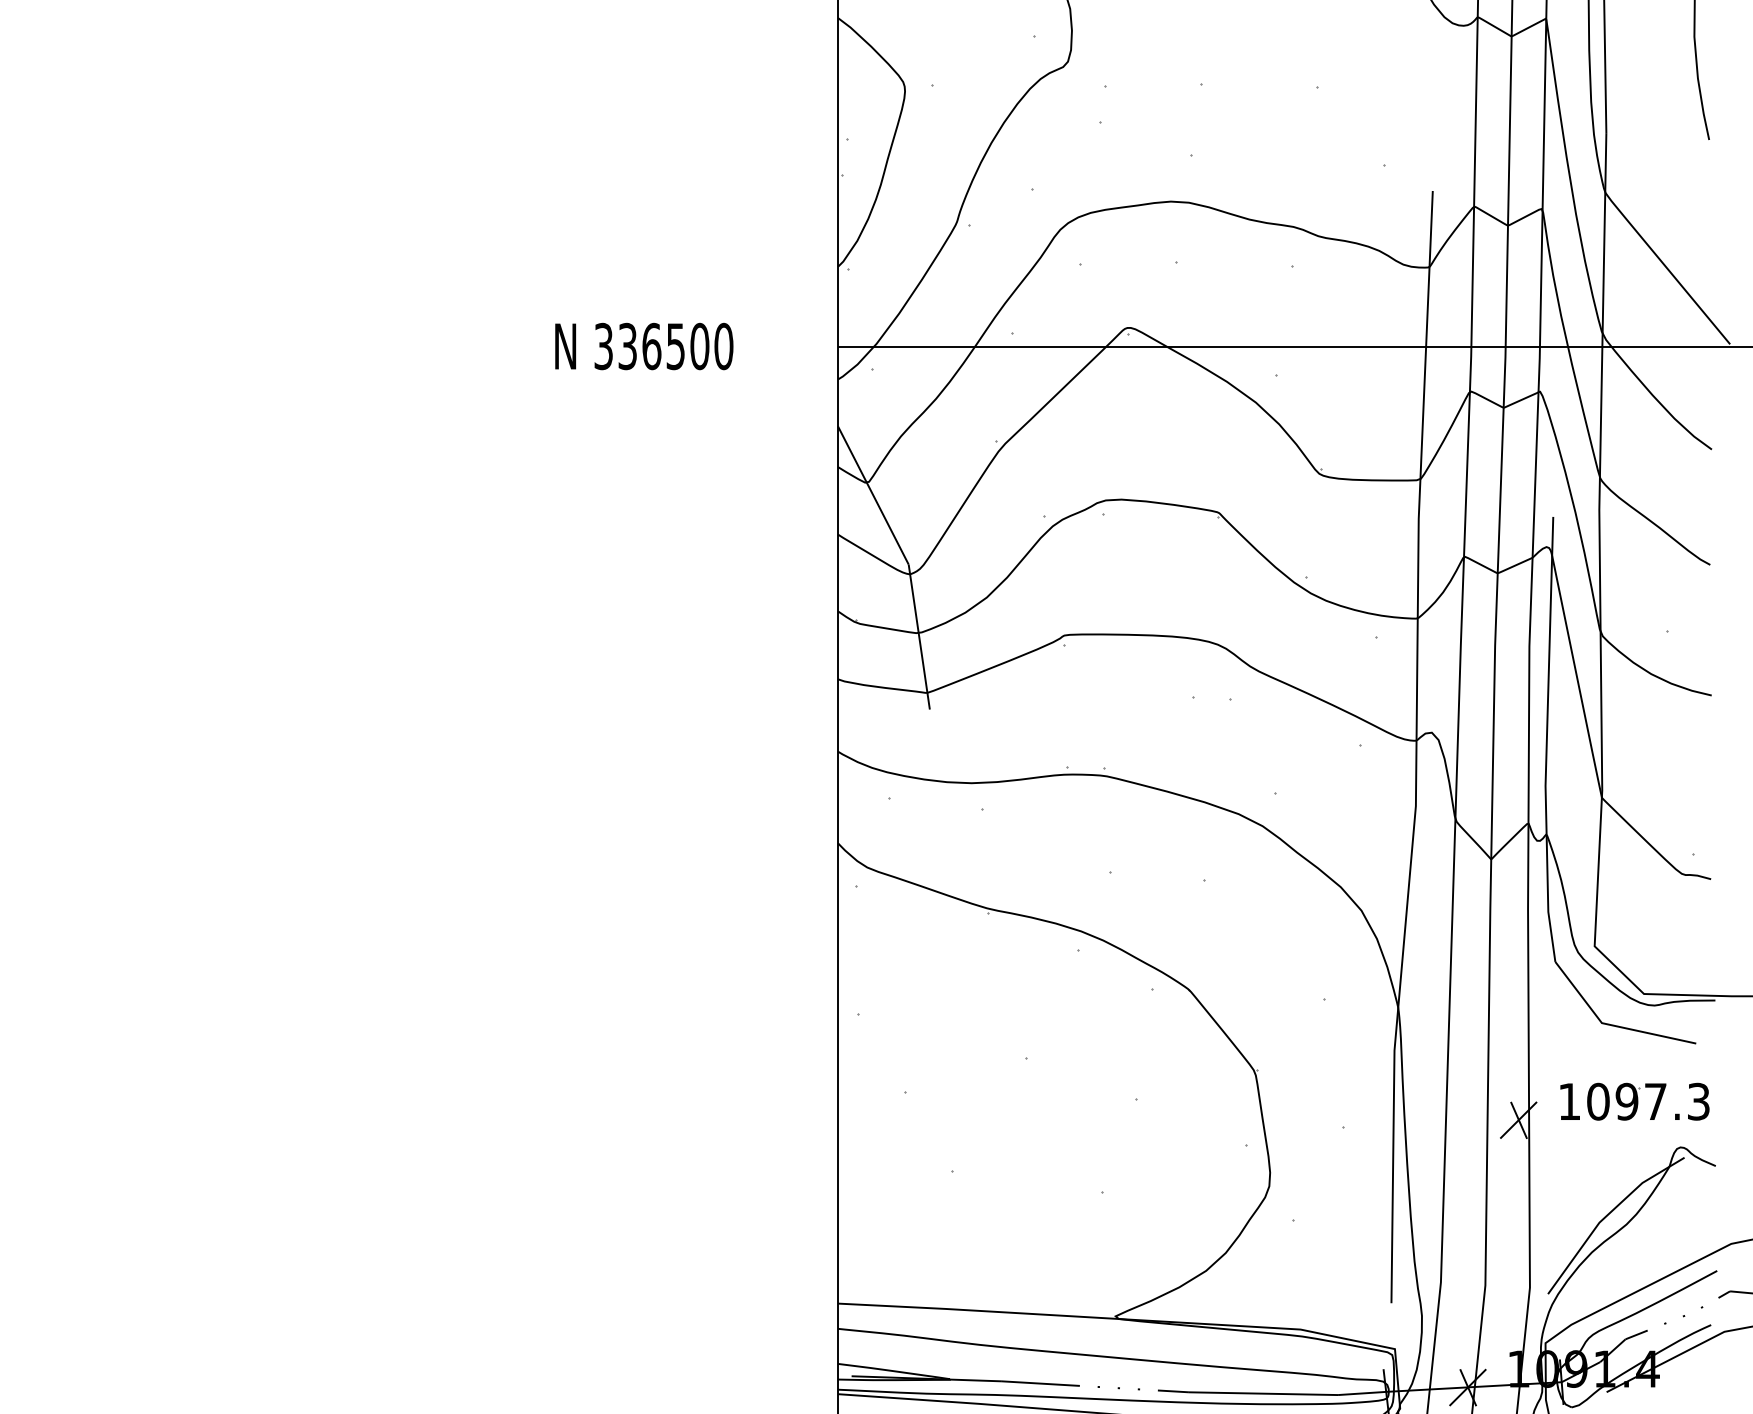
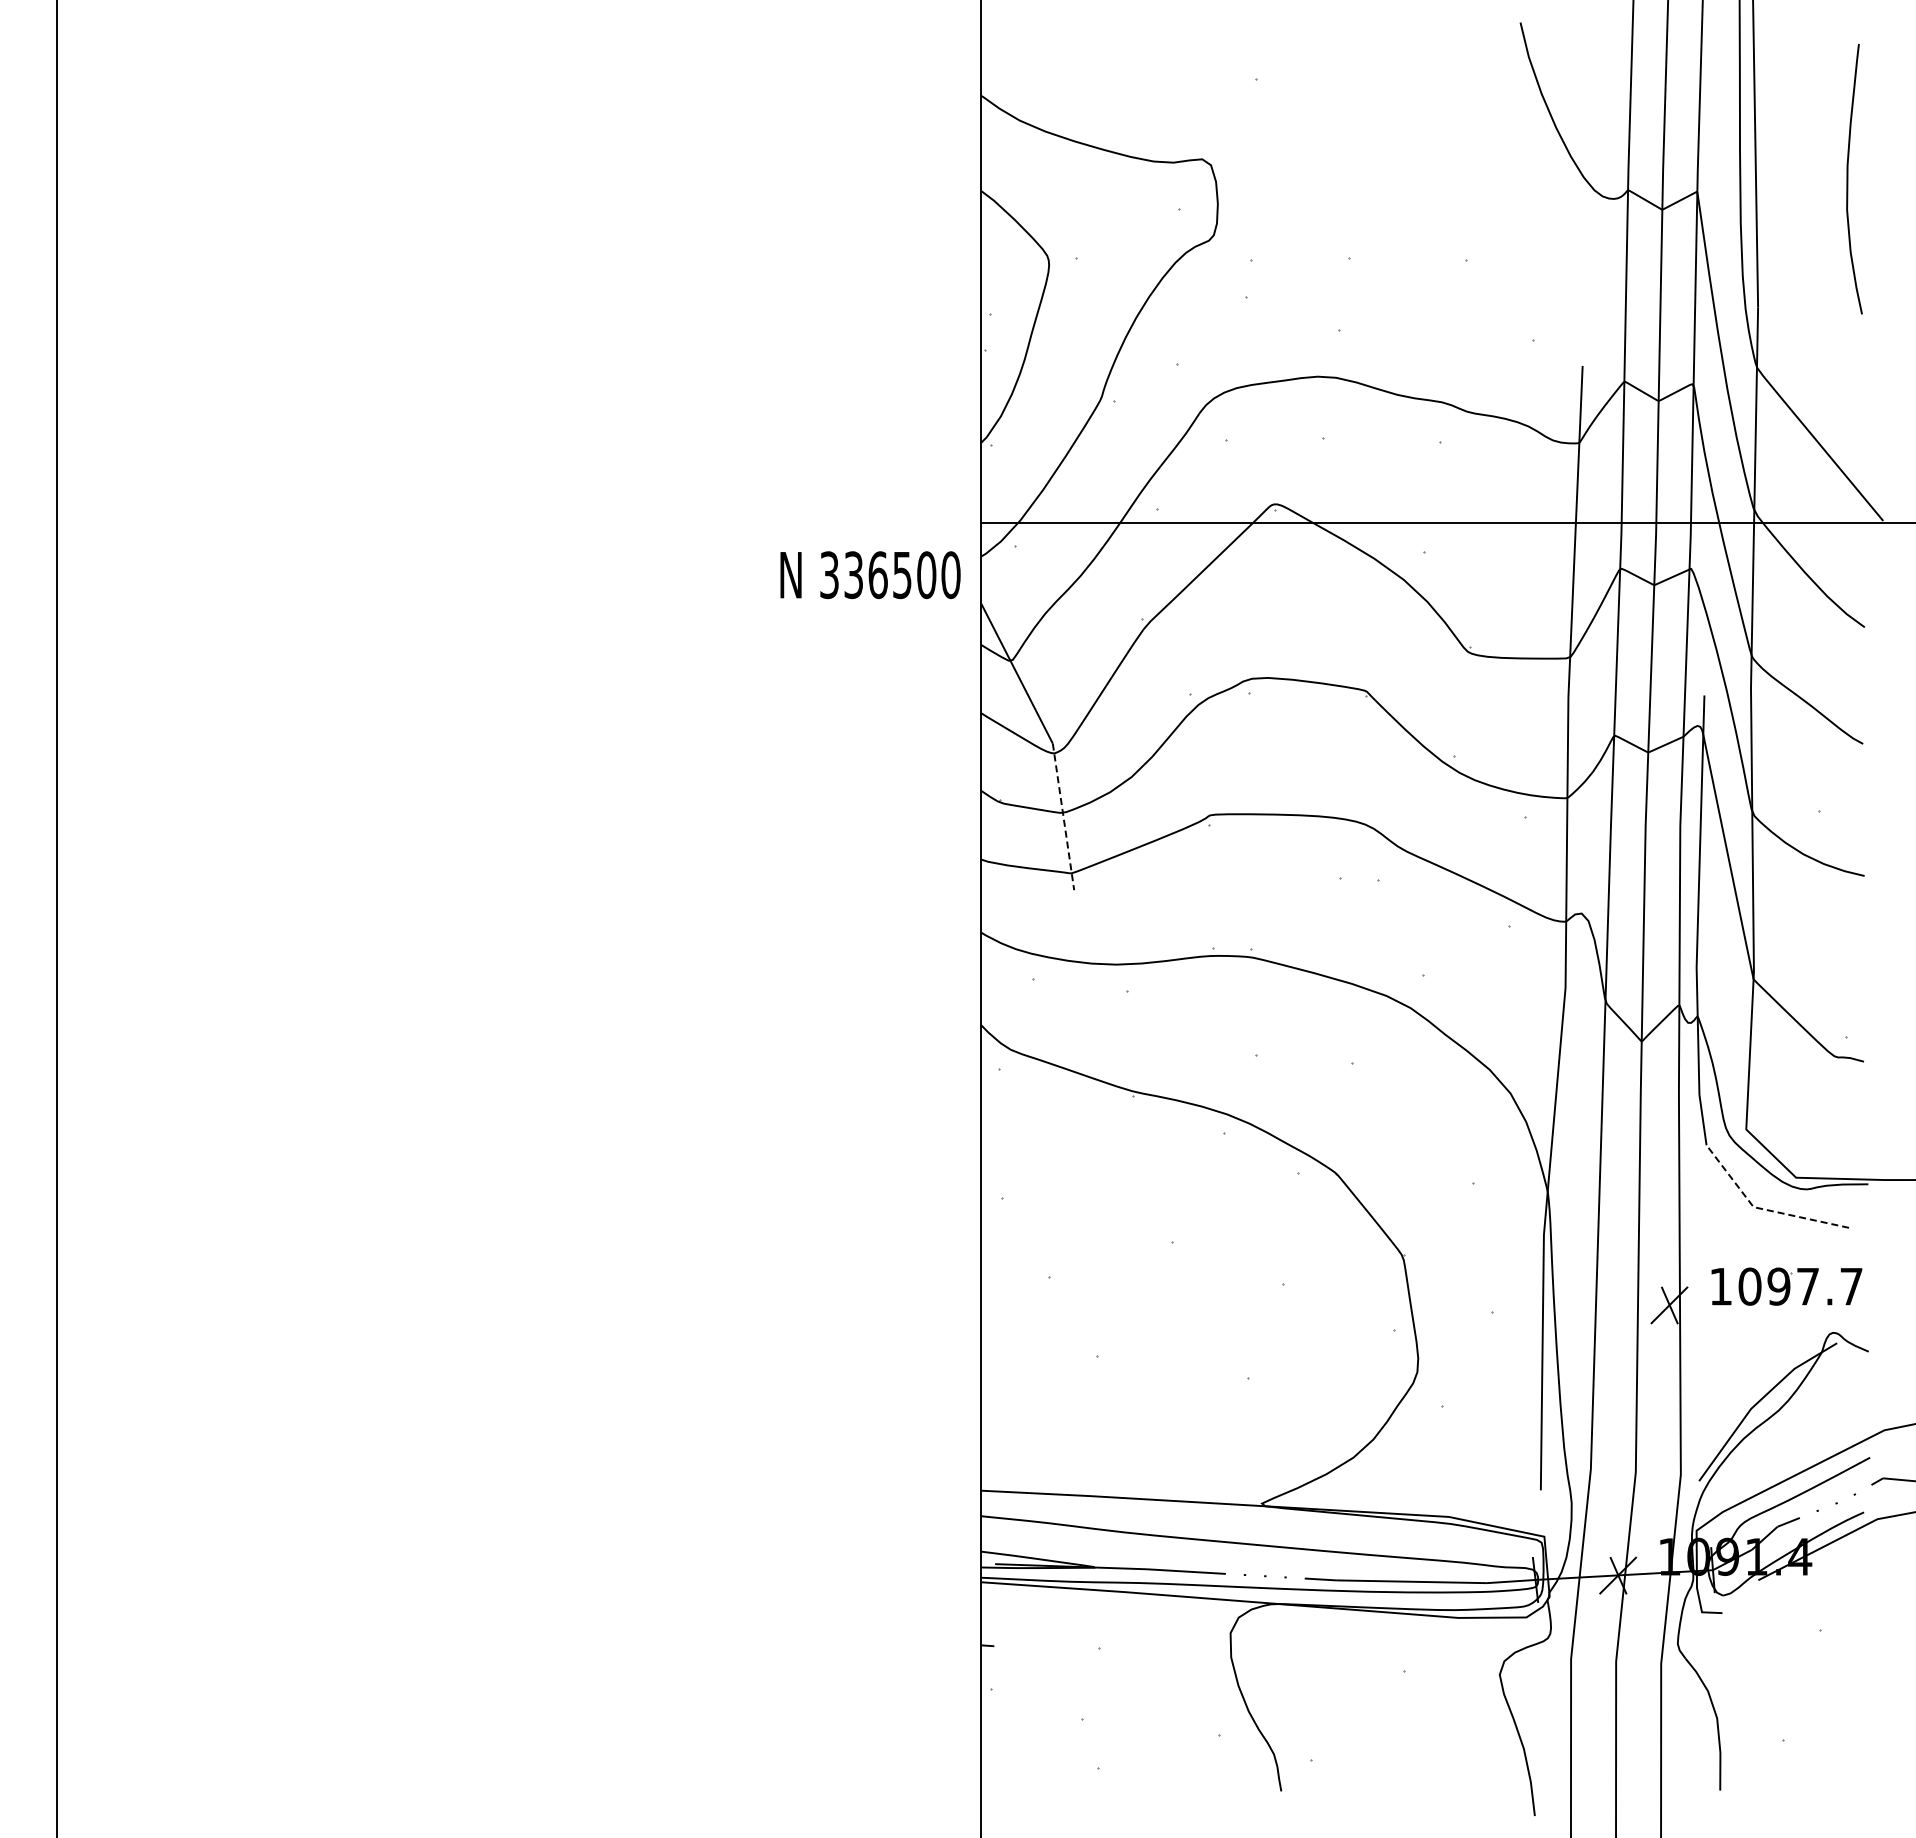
text: (644, 346) -> (870, 575), moved
line: (919, 637) -> (1063, 817), solid -> dashed
line: (1610, 1025) -> (1762, 1209), solid -> dashed
text: (1698, 1101) -> (1851, 1286), 1097.3 -> 1097.7

